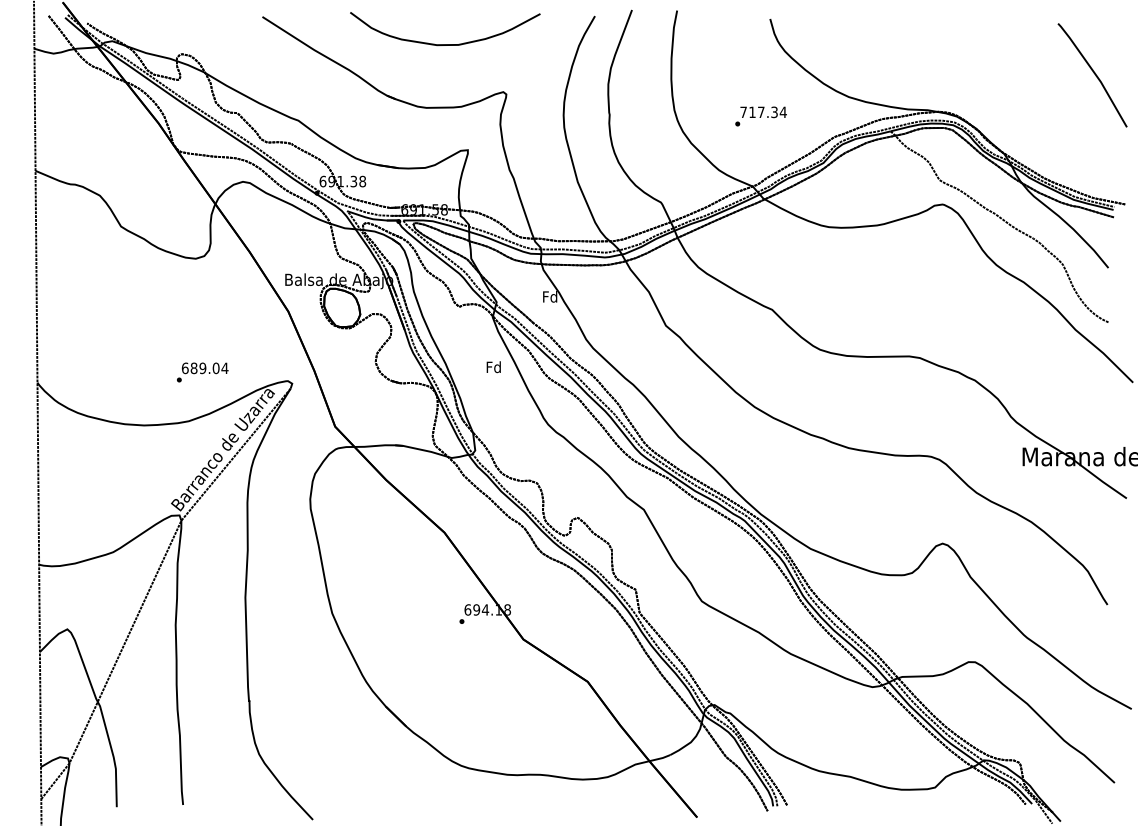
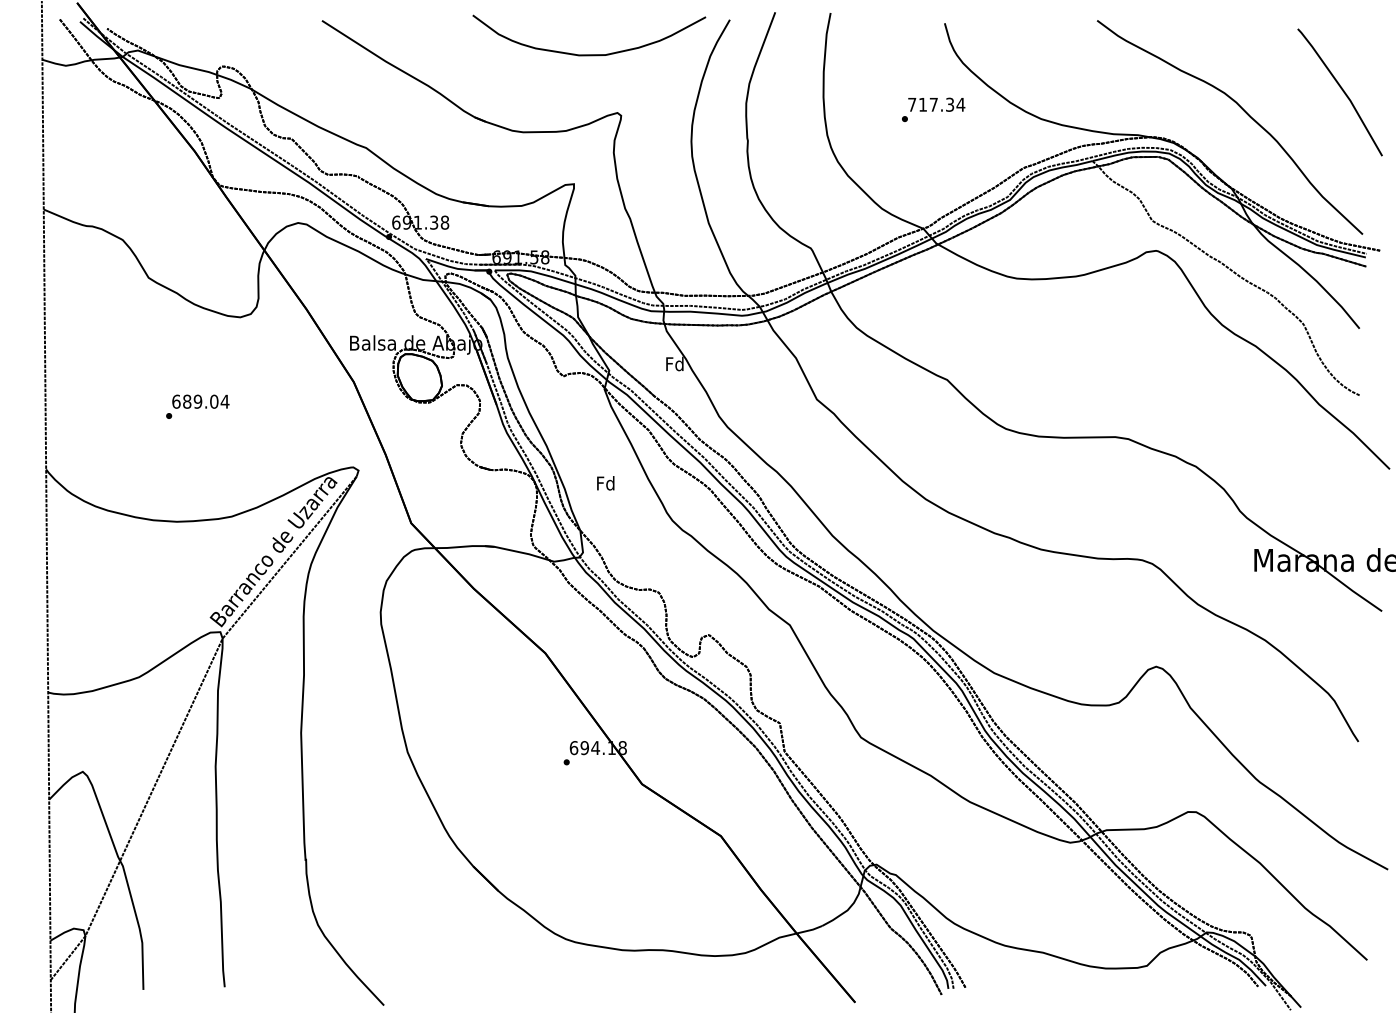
curve: (445, 44) -> (589, 54), moved
curve: (1014, 91) -> (1244, 112), added
text: (761, 116) -> (933, 109), moved
text: (493, 367) -> (605, 483), moved
text: (202, 372) -> (197, 406), moved

